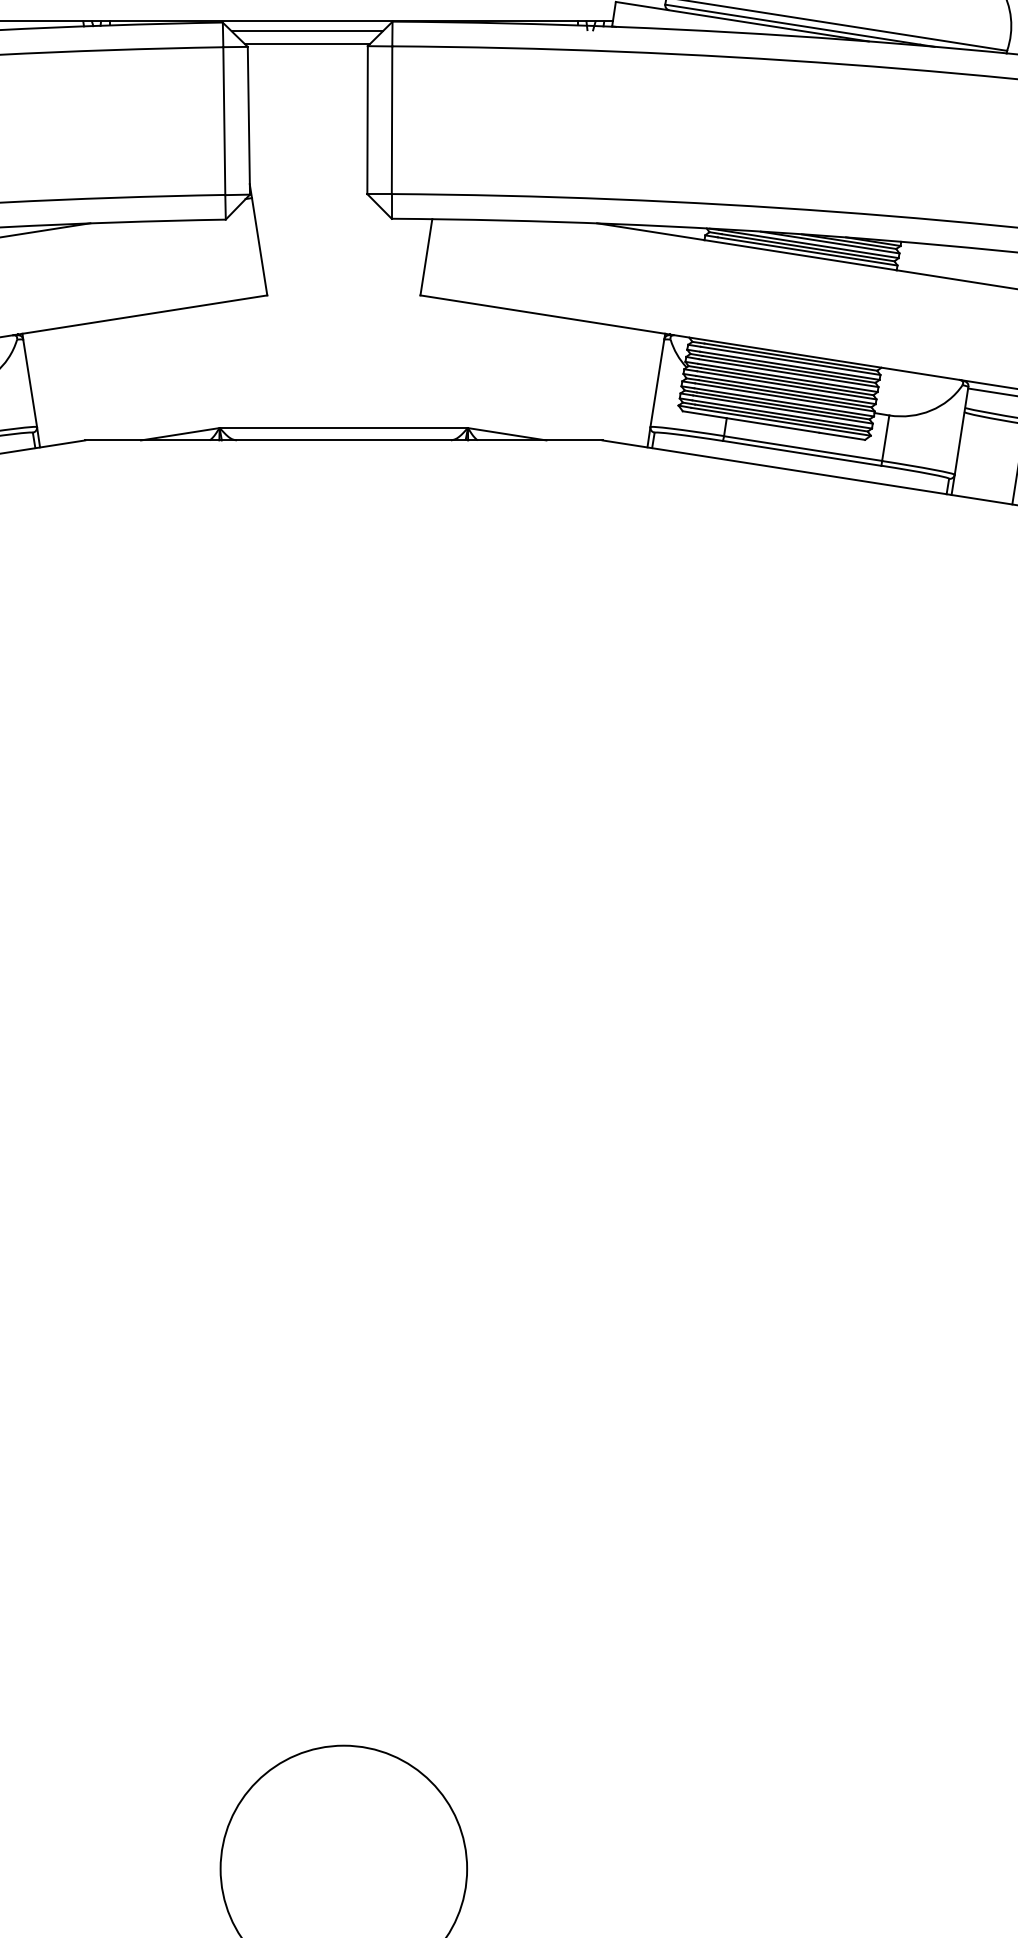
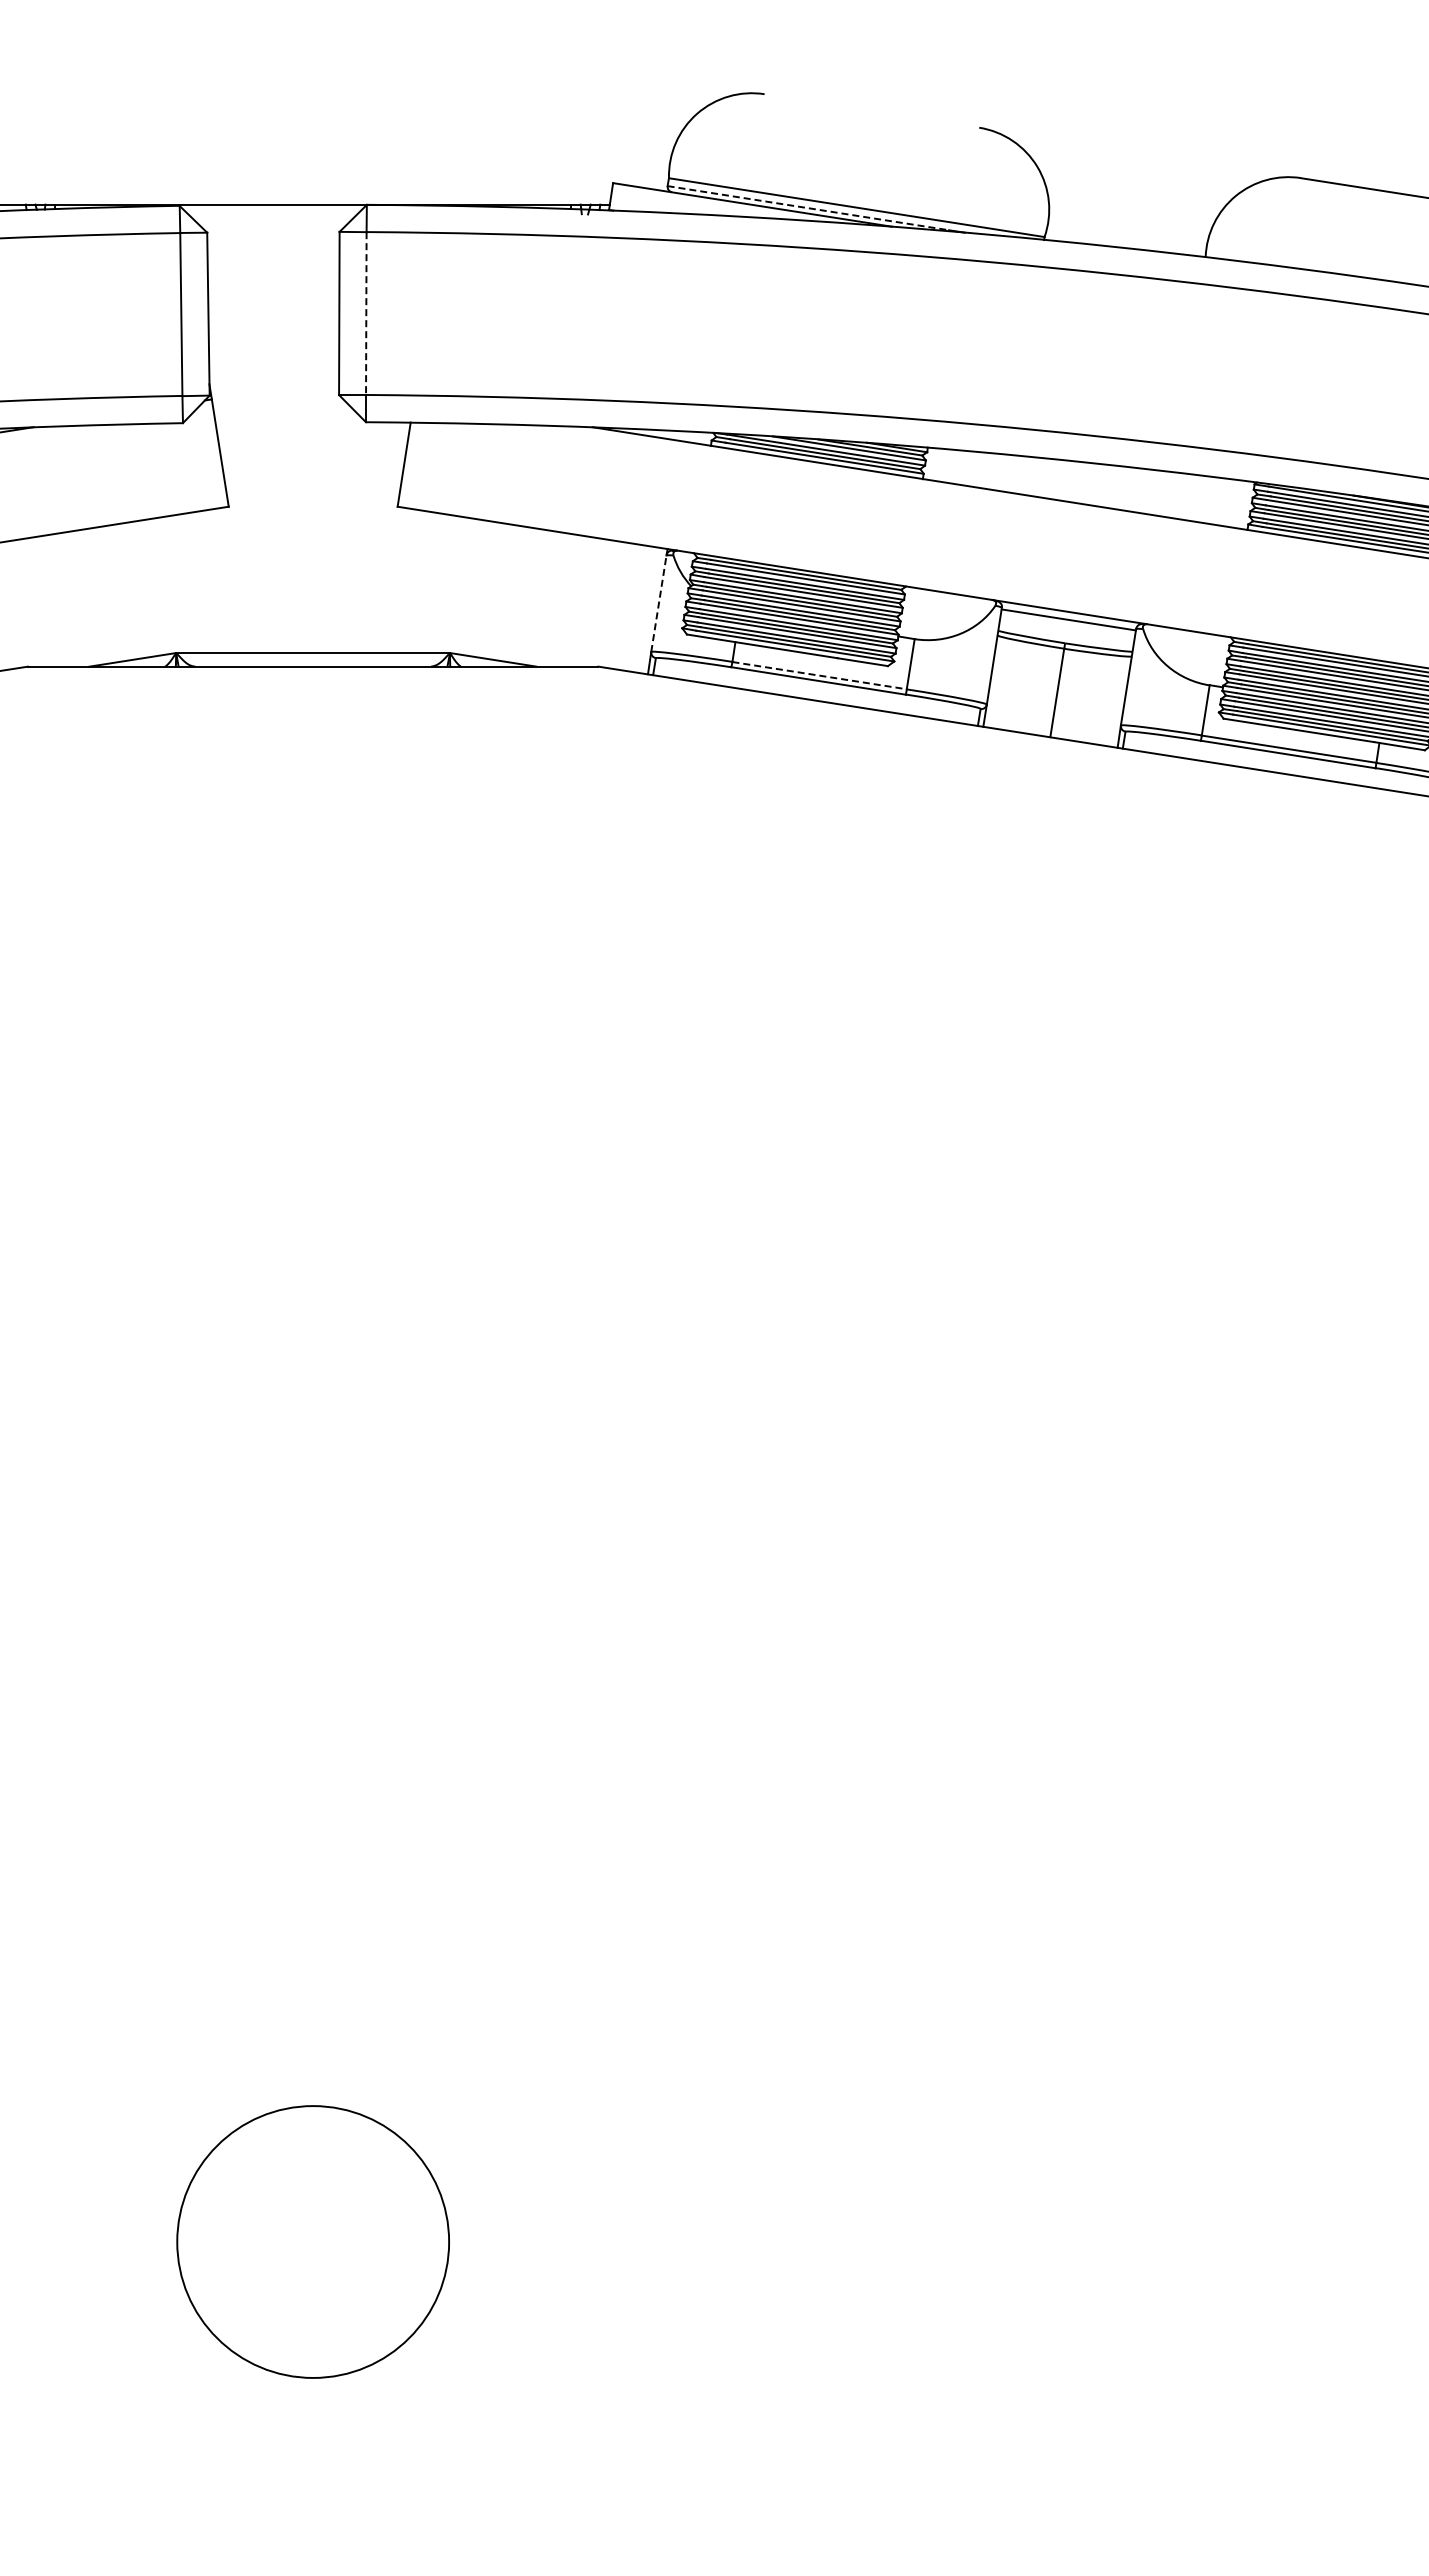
line: (793, 24) -> (808, 208), solid -> dashed
line: (306, 31) -> (272, 215), removed
line: (306, 44) -> (272, 229), removed
line: (392, 121) -> (366, 314), solid -> dashed
line: (657, 383) -> (658, 603), solid -> dashed
line: (803, 448) -> (820, 675), solid -> dashed

